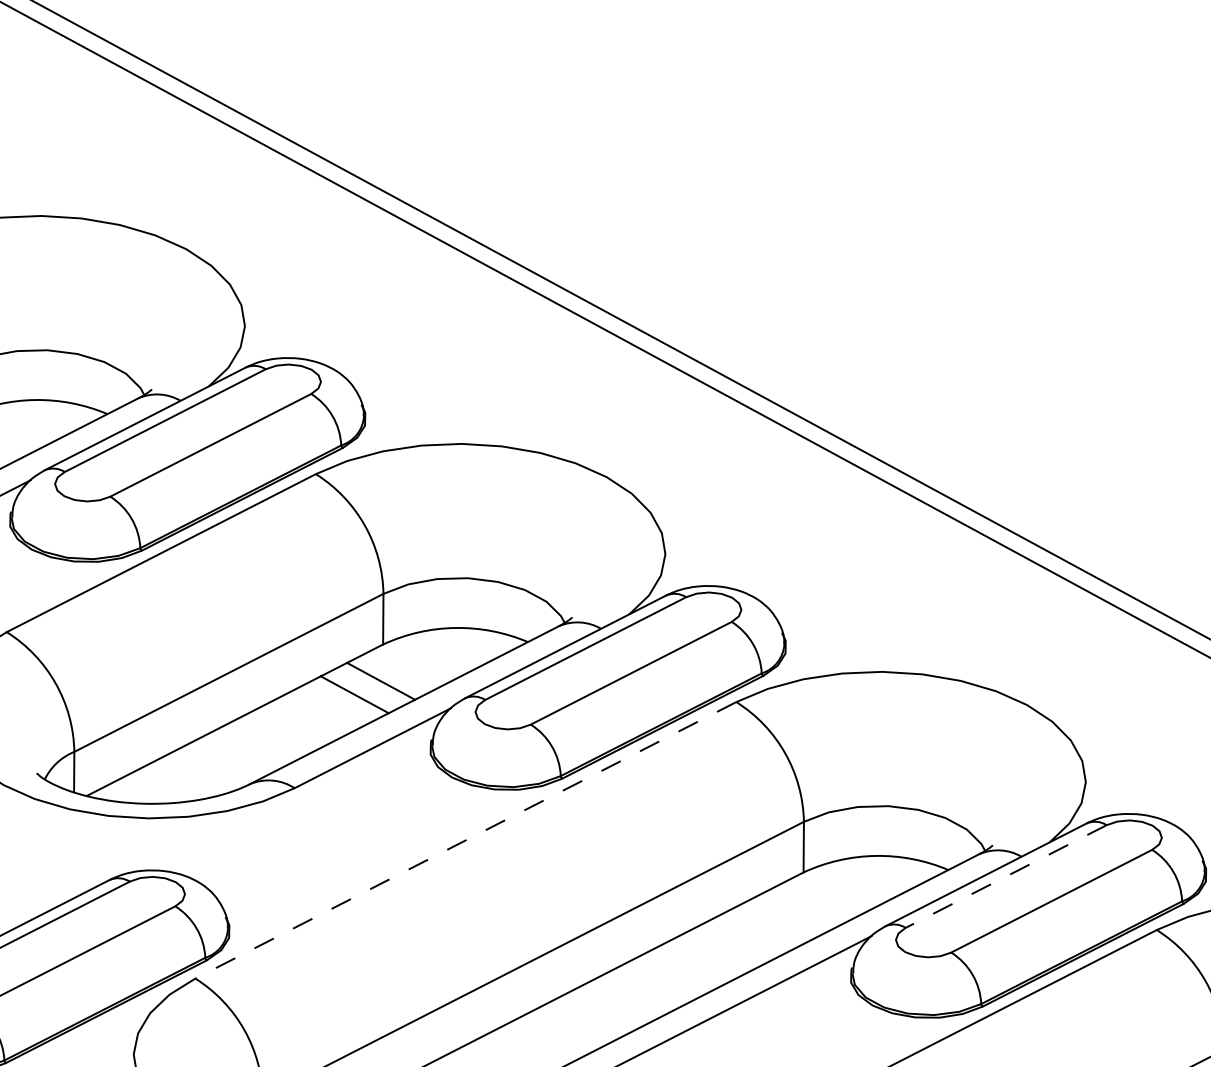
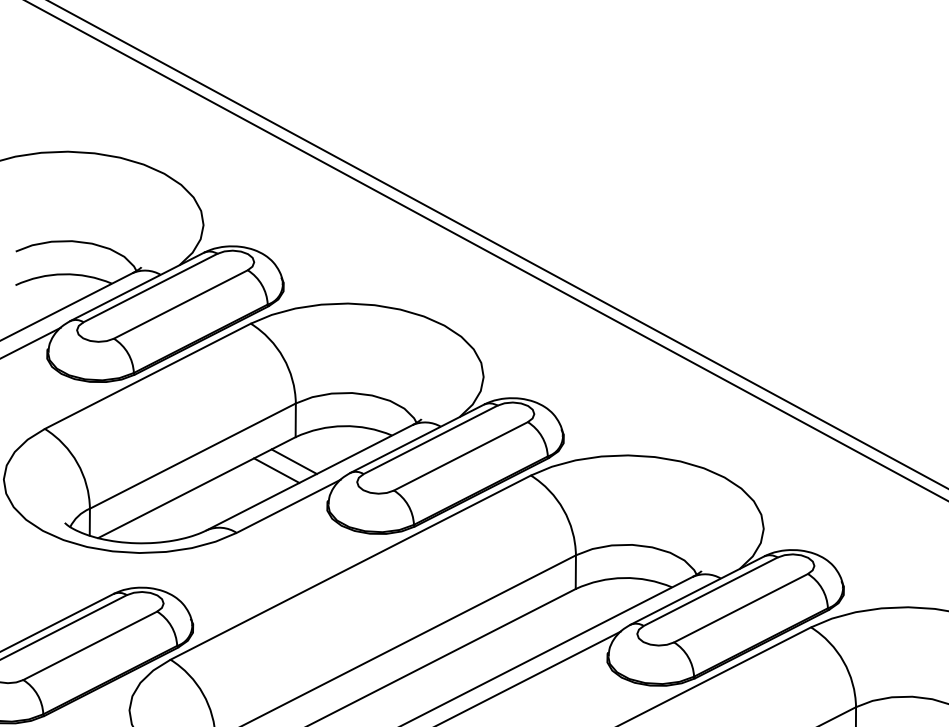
line: (465, 840) -> (350, 567), dashed -> solid
line: (1005, 876) -> (710, 591), dashed -> solid

